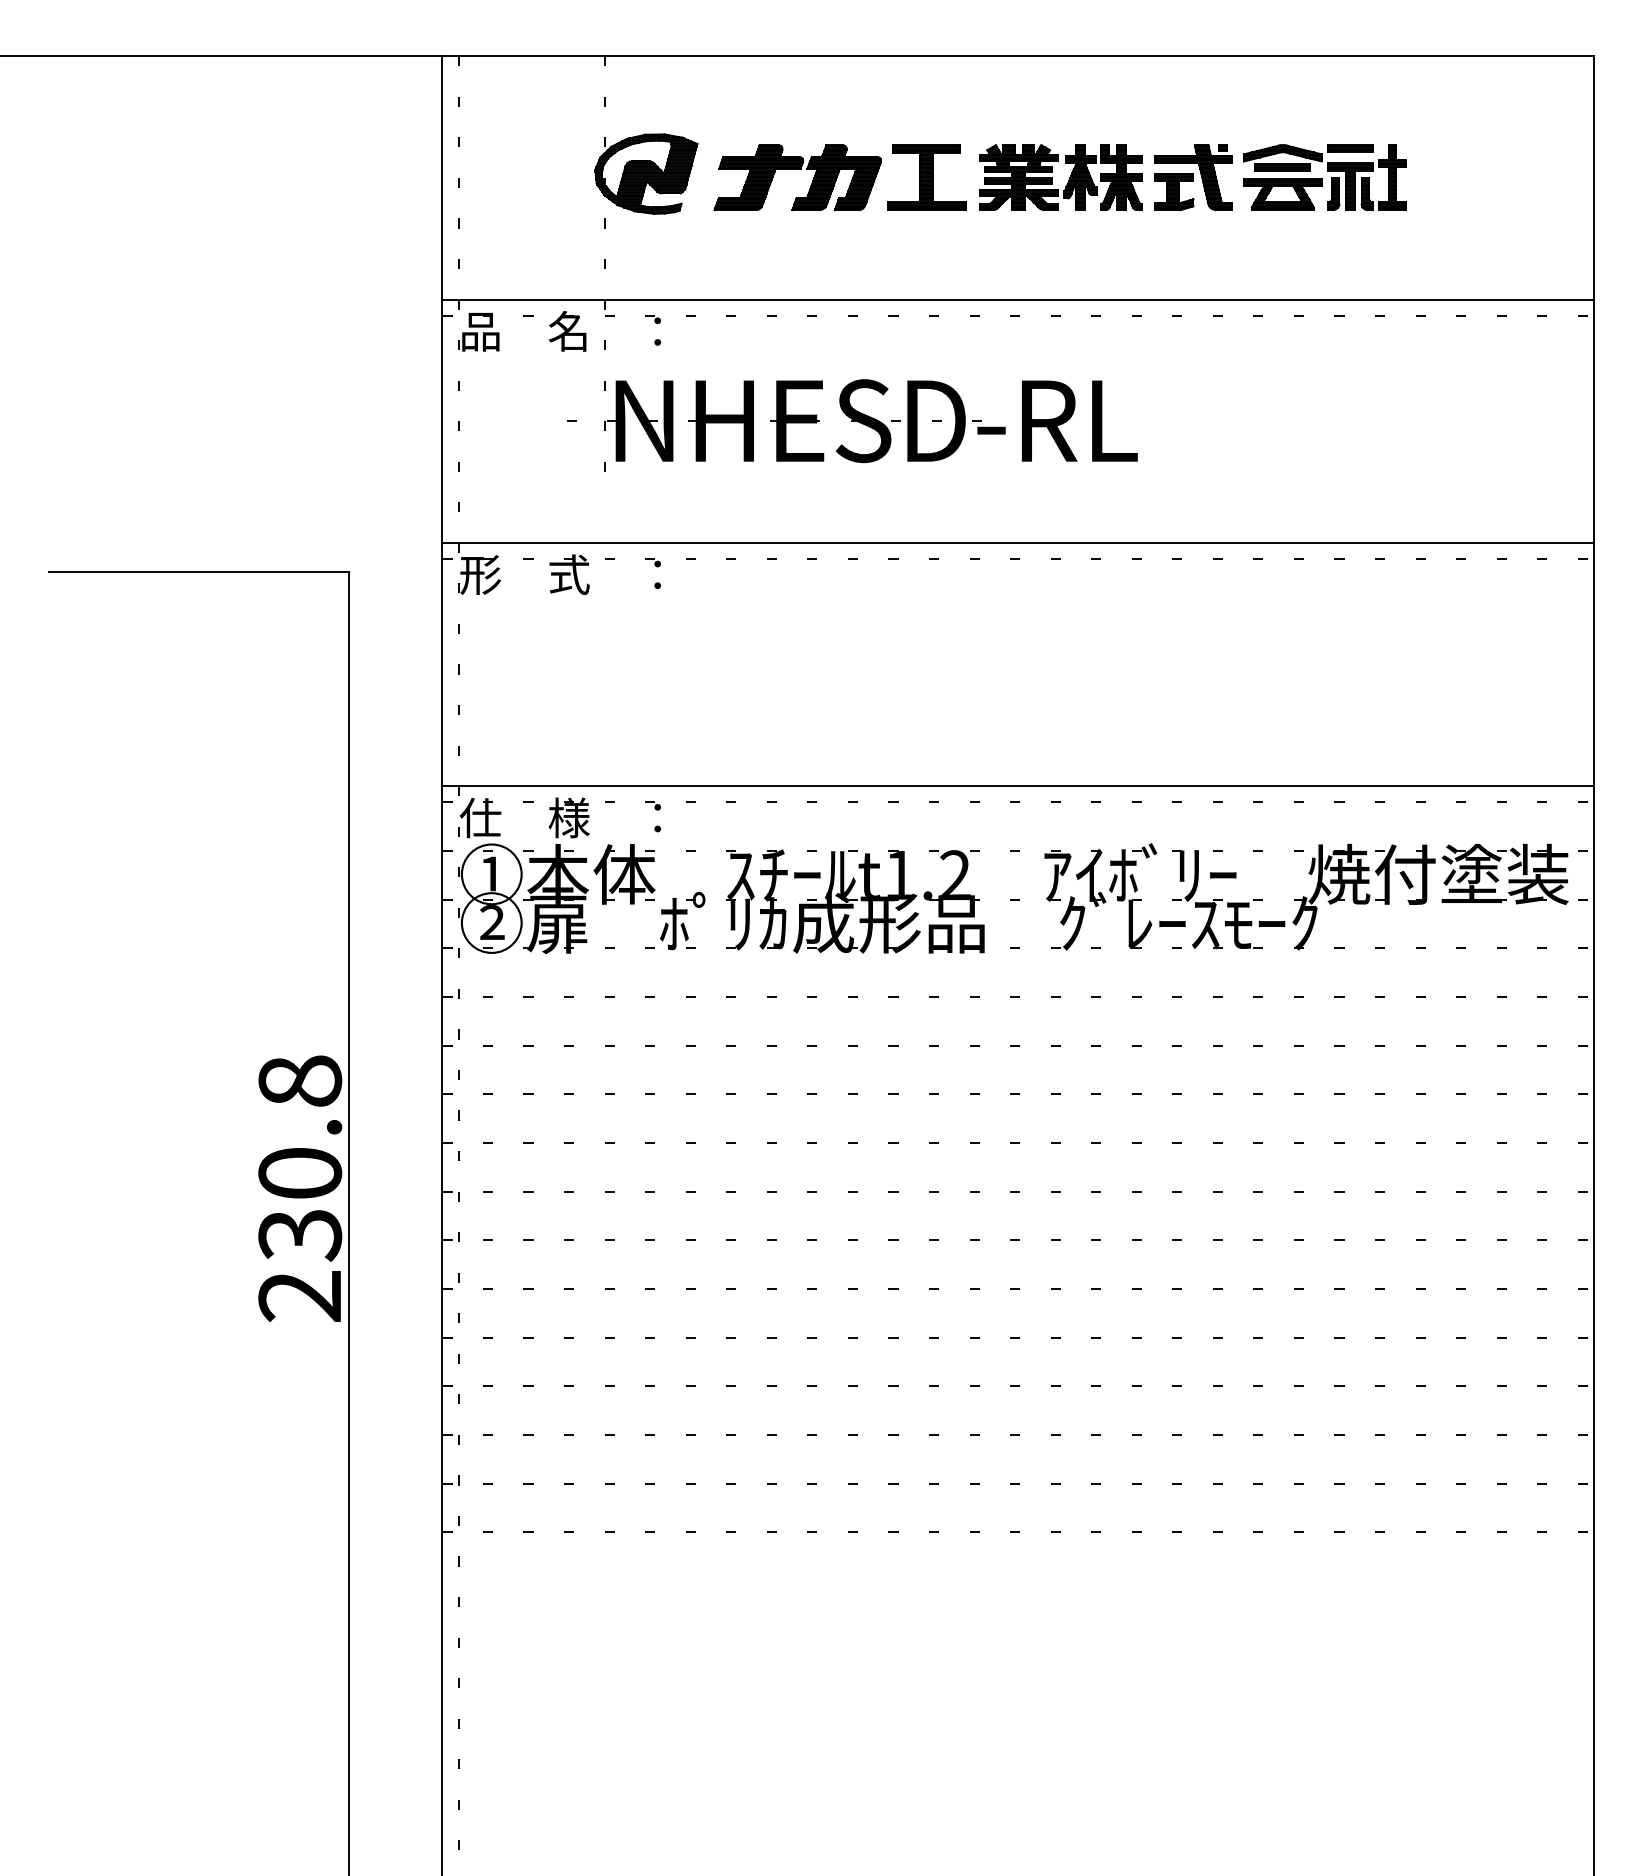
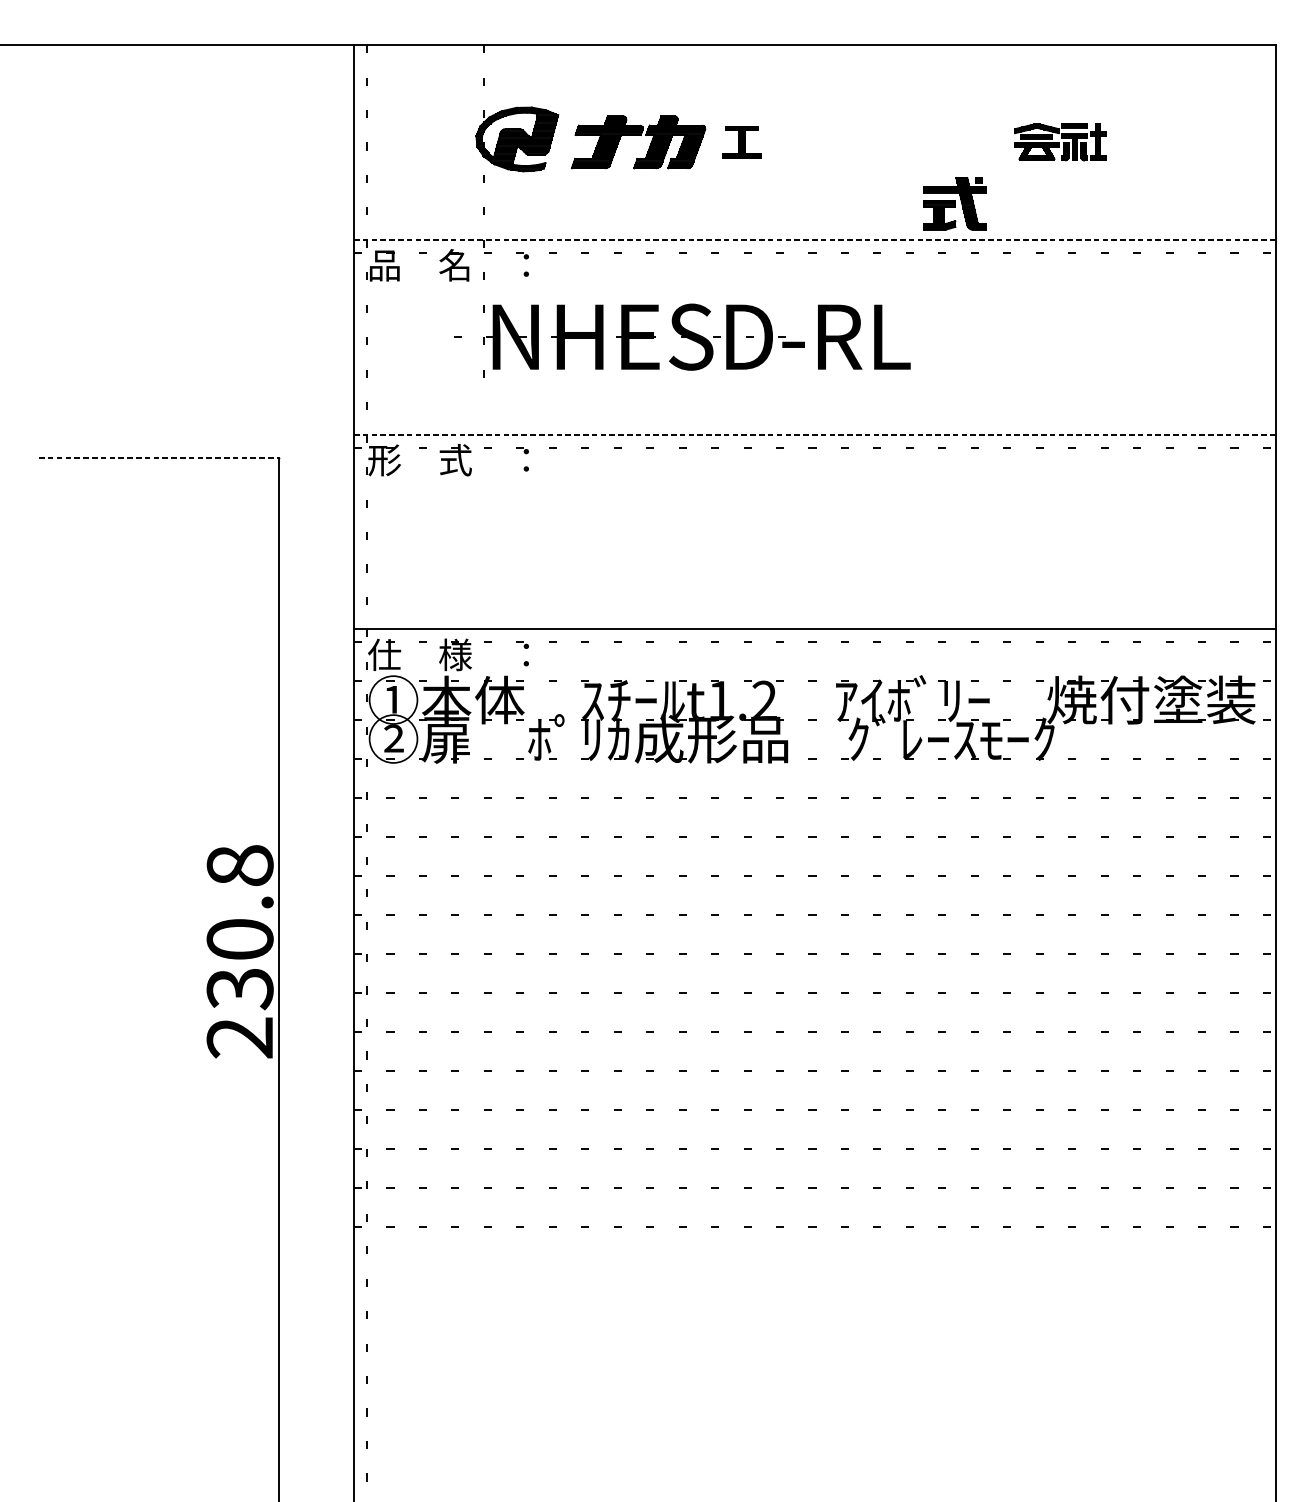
part: (926, 177) -> (741, 142), size x0.6
part: (1052, 177) -> (842, 142), removed
part: (1193, 177) -> (955, 203), moved
part: (1324, 177) -> (1060, 142), size x0.7
line: (1018, 299) -> (815, 239), solid -> dashed
line: (1018, 542) -> (815, 434), solid -> dashed
line: (199, 571) -> (159, 457), solid -> dashed

